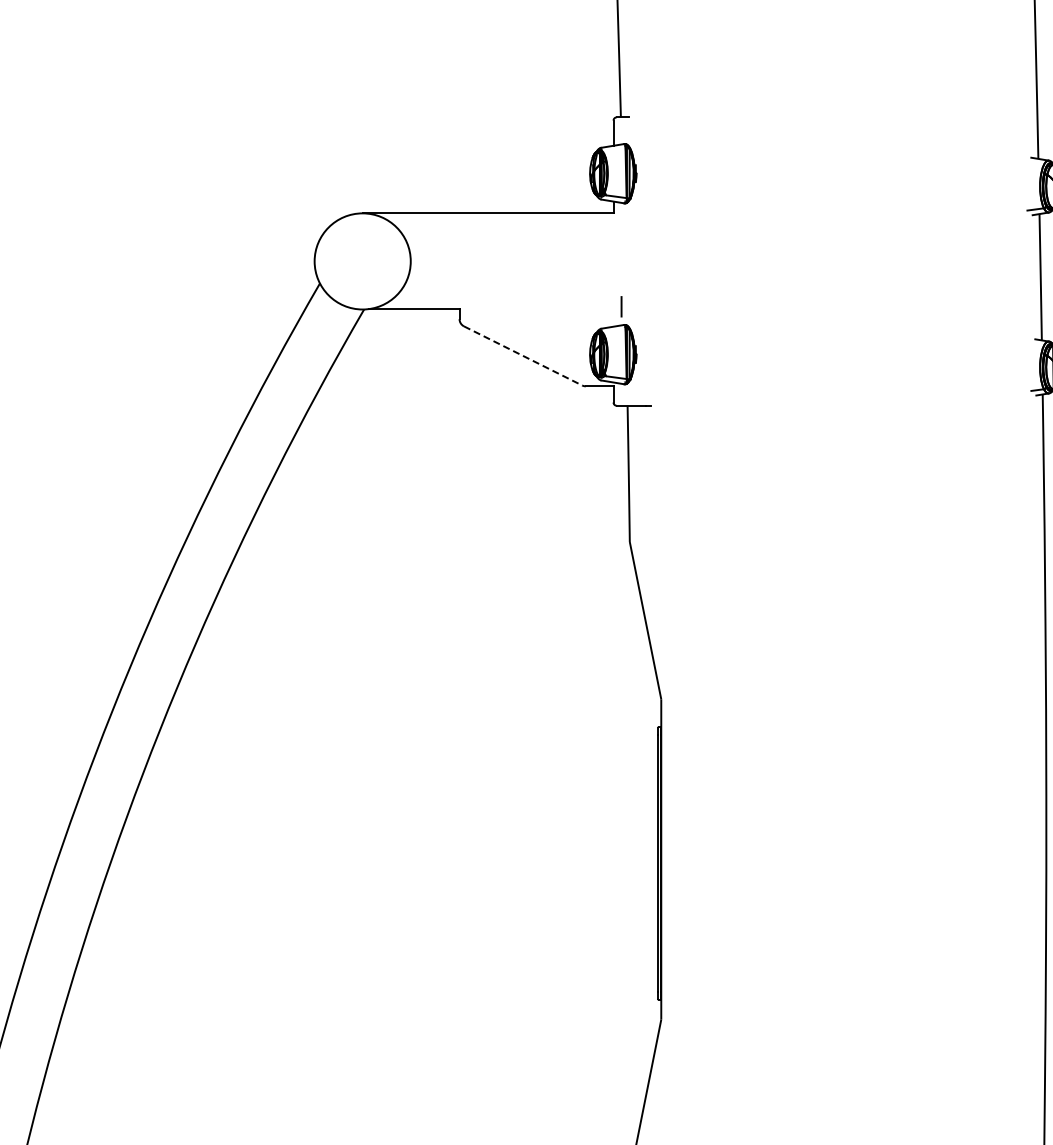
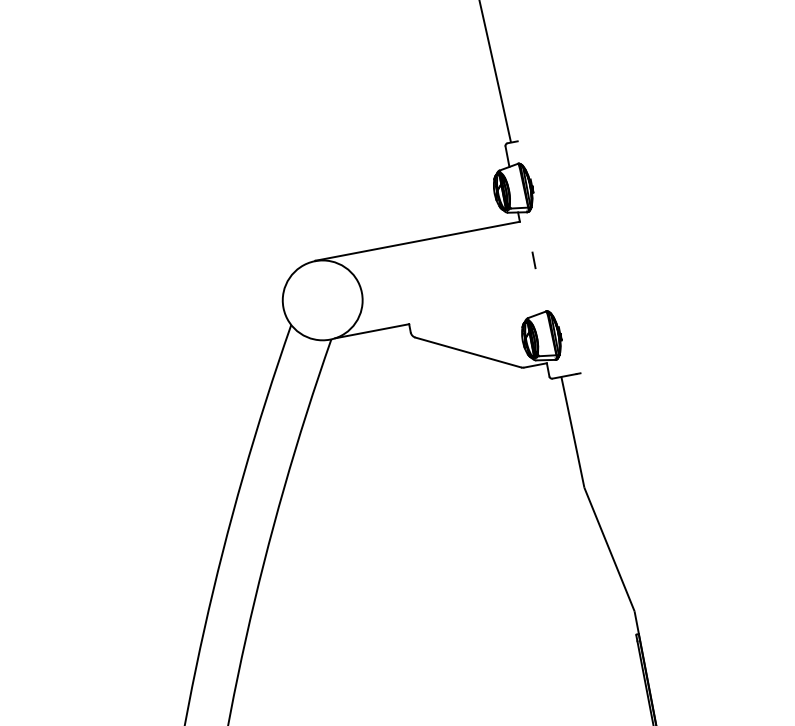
line: (621, 306) -> (533, 260), moved
line: (523, 356) -> (468, 352), dashed -> solid

